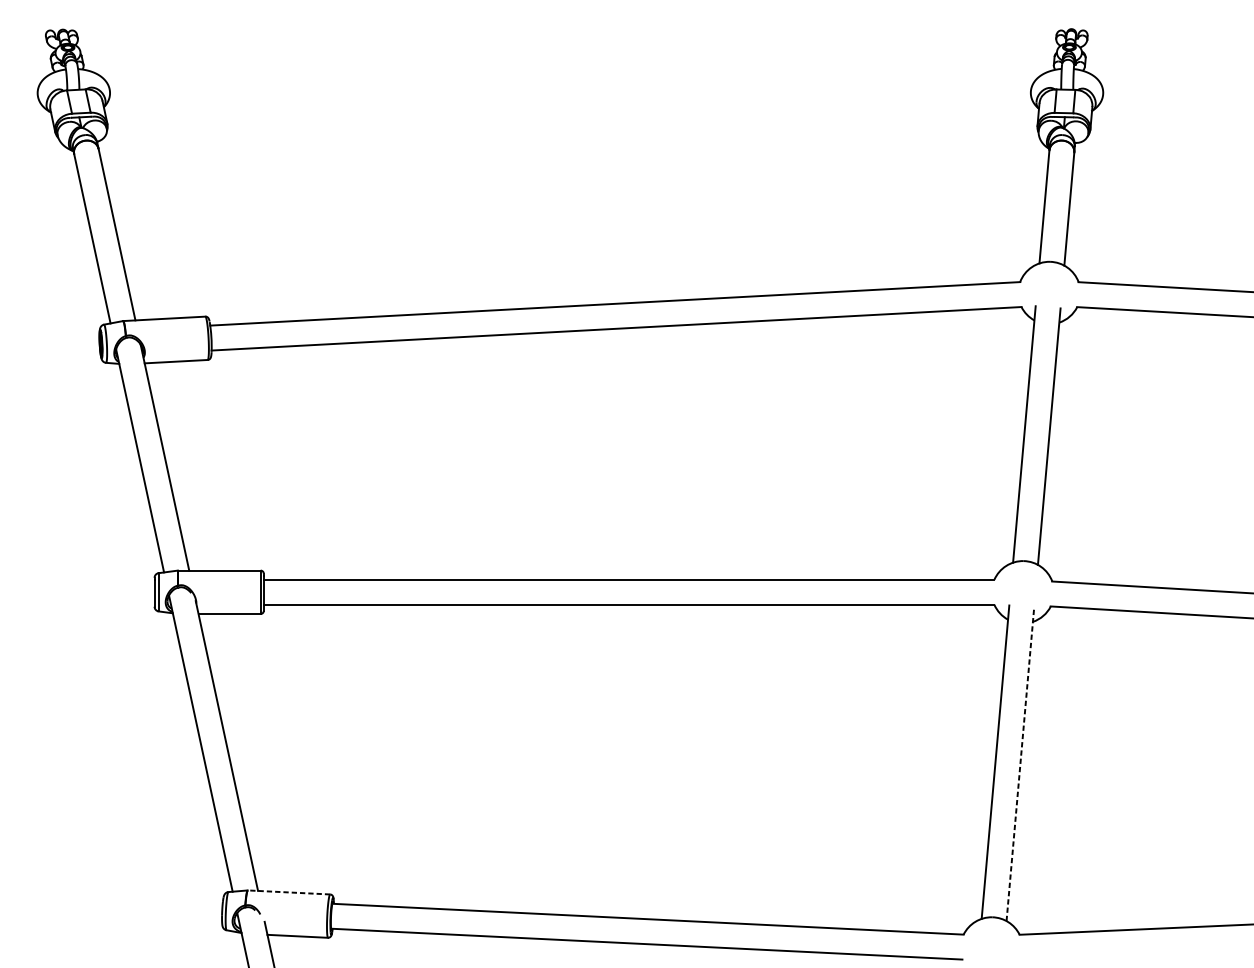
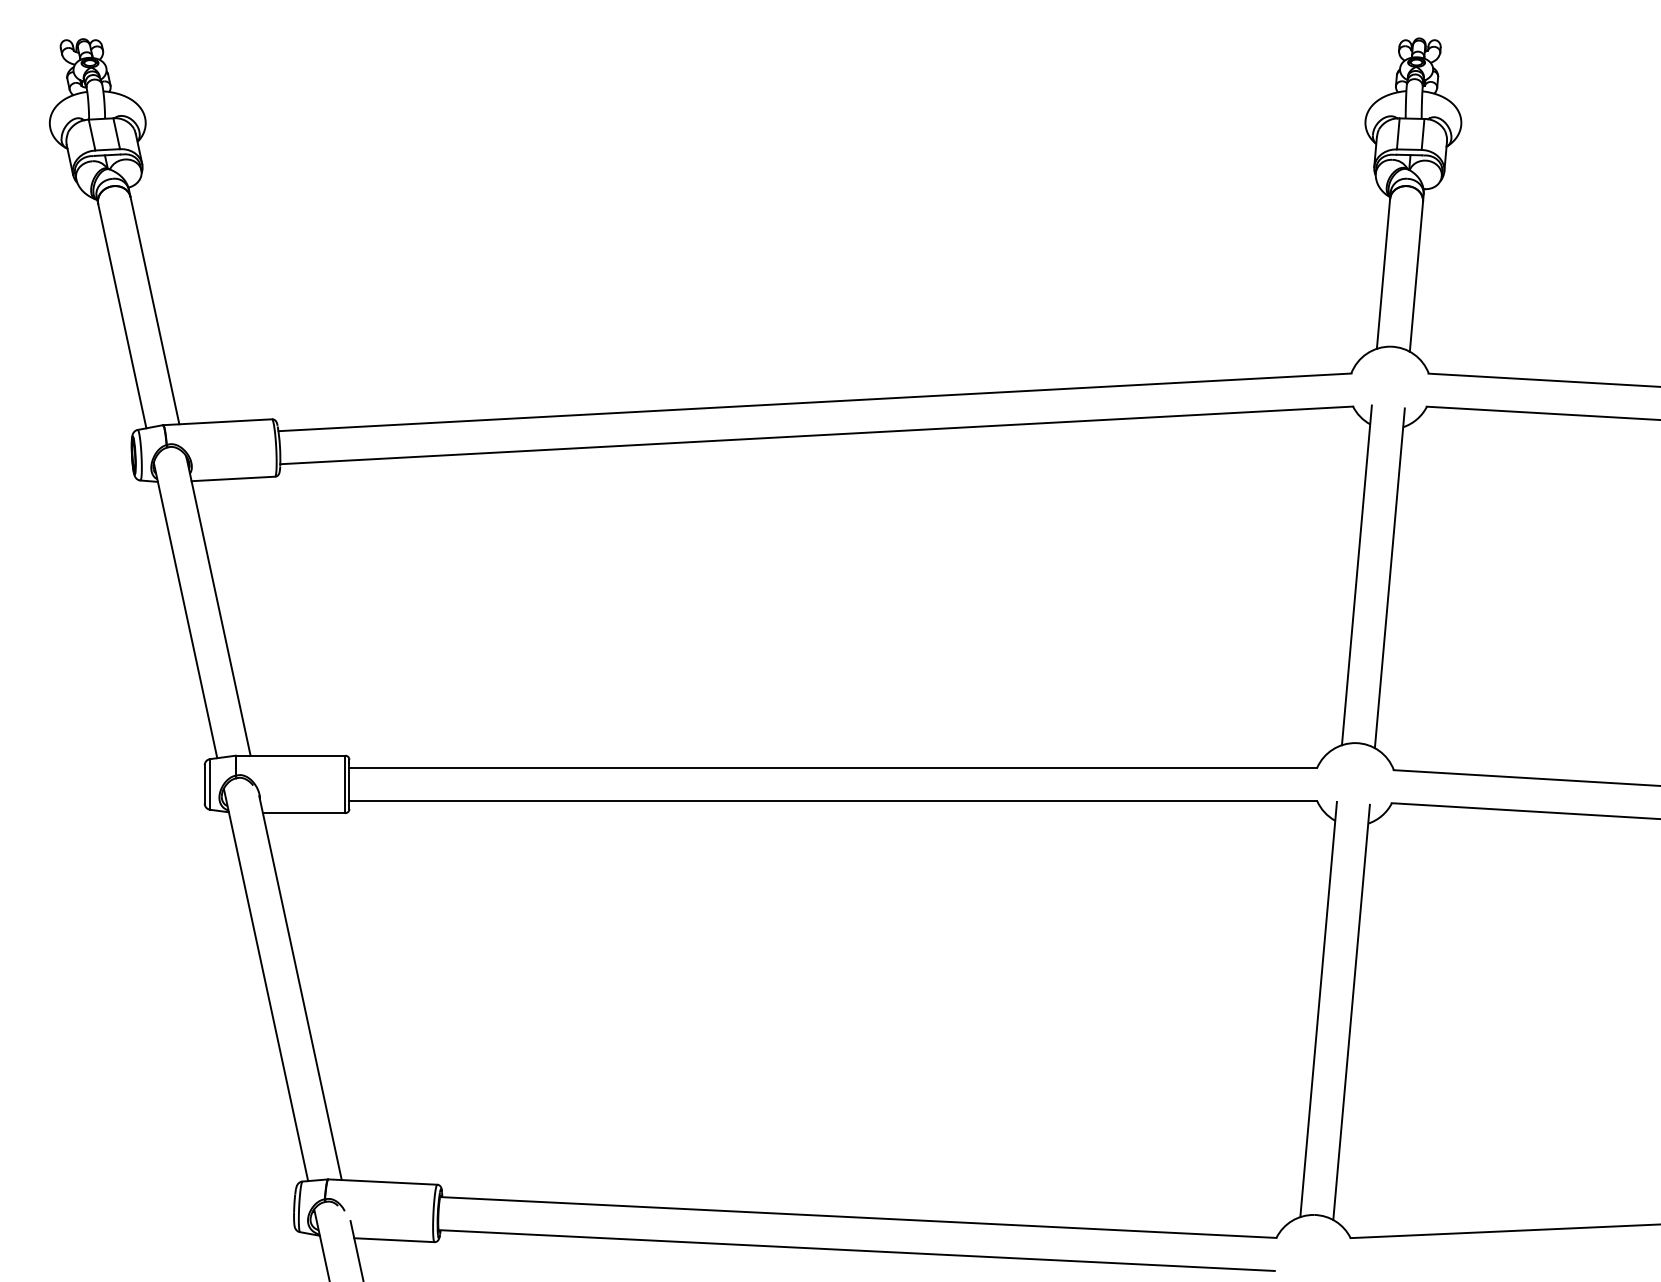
line: (1020, 763) -> (1351, 1011), dashed -> solid
line: (288, 892) -> (382, 1182), dashed -> solid

